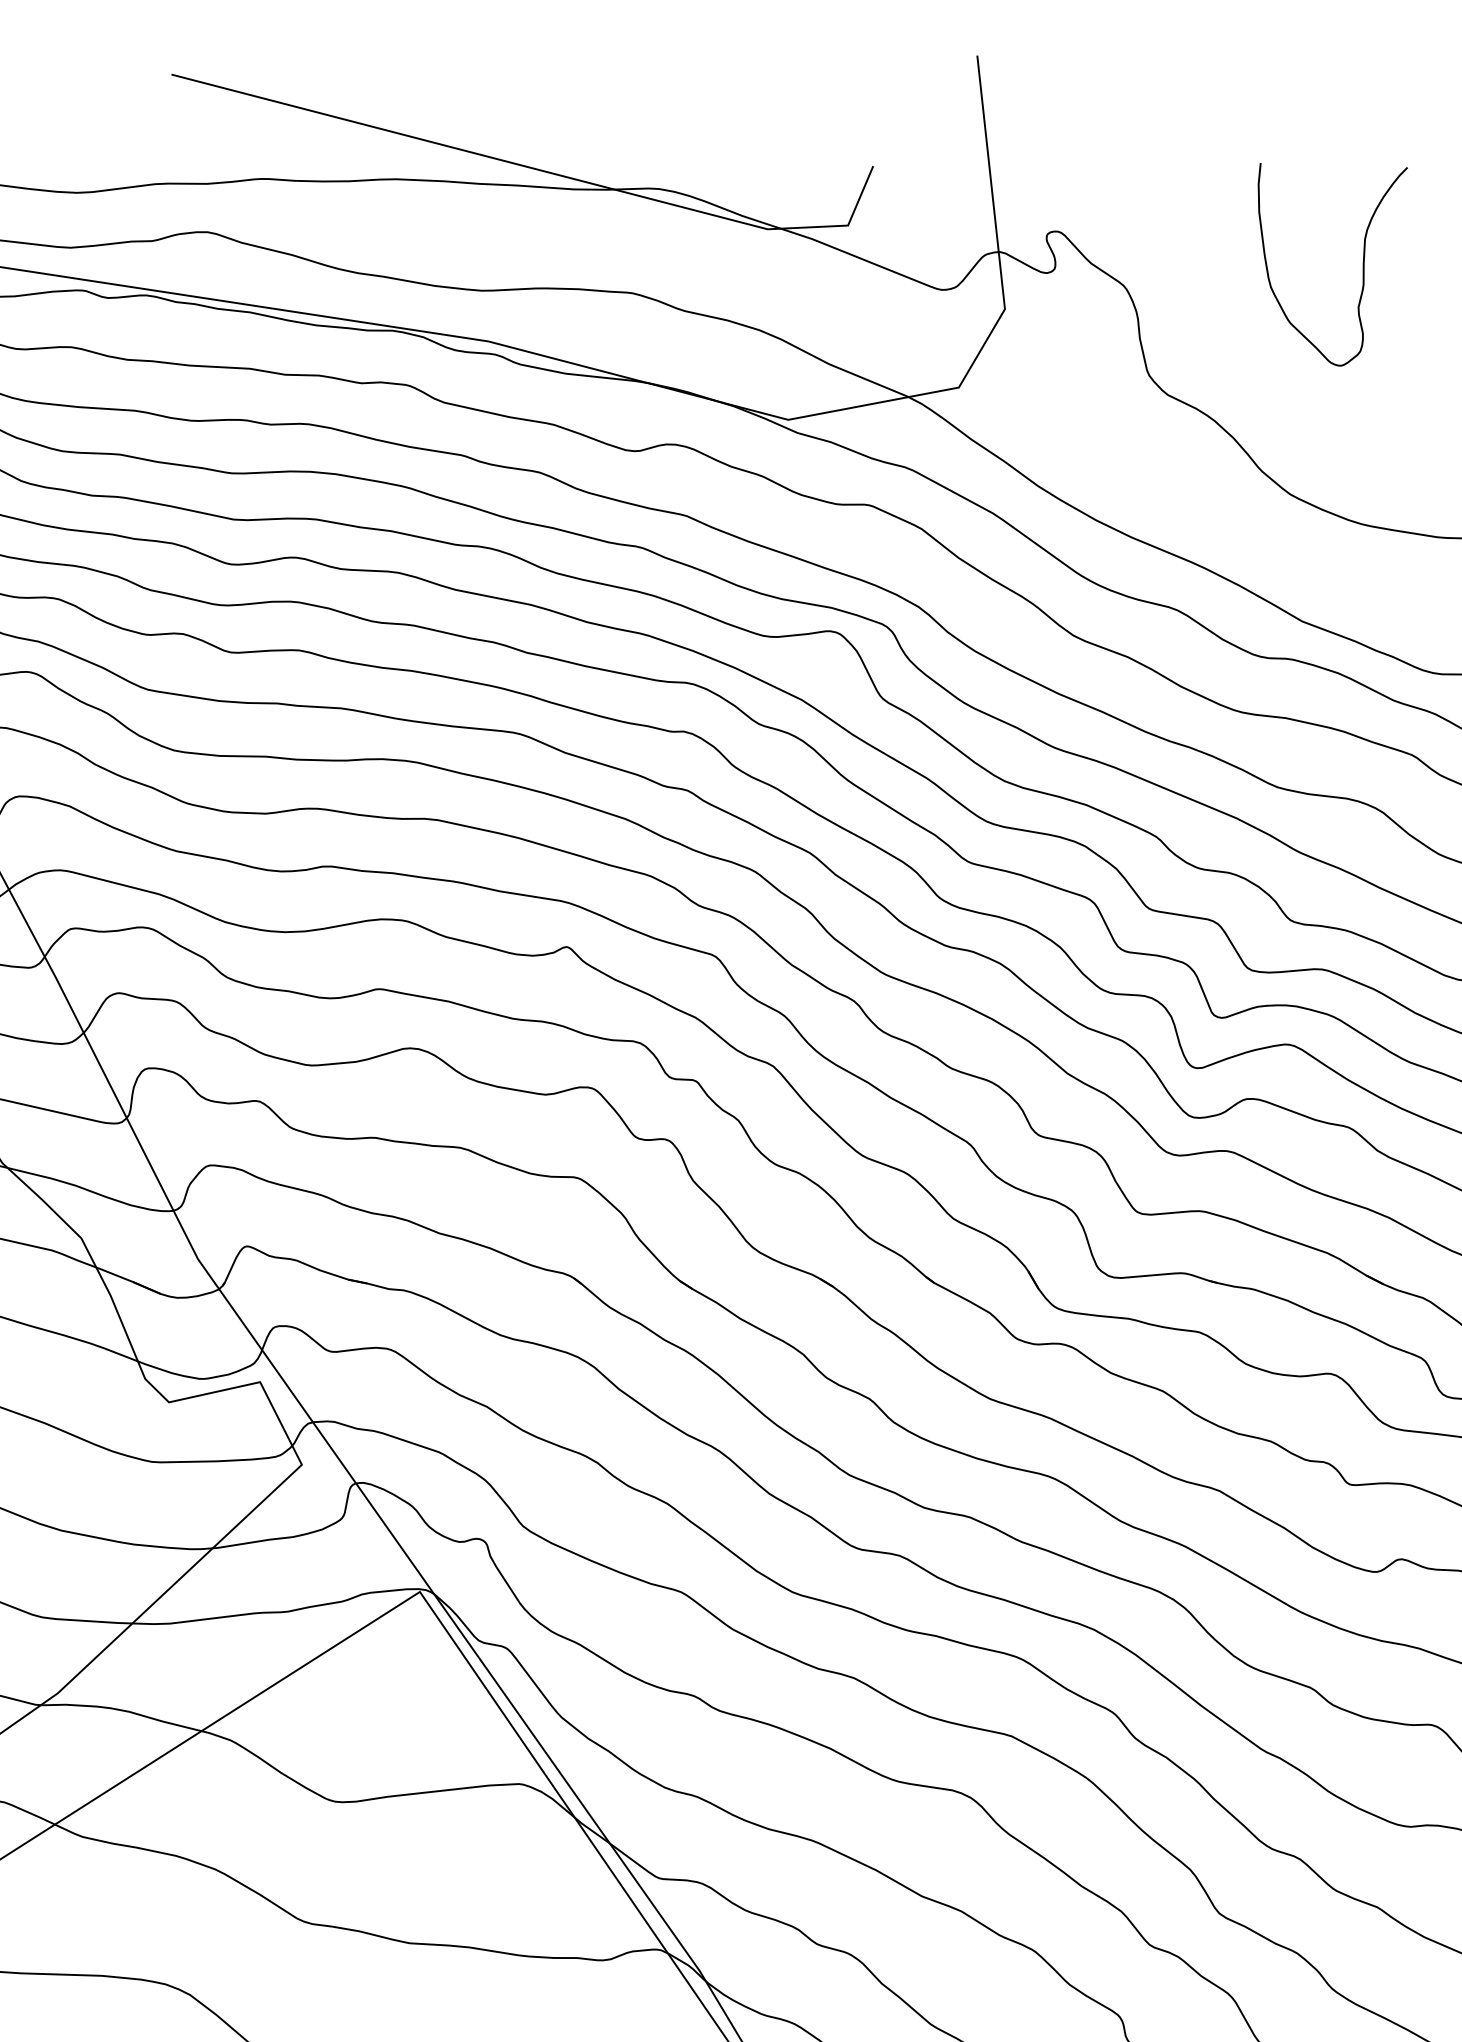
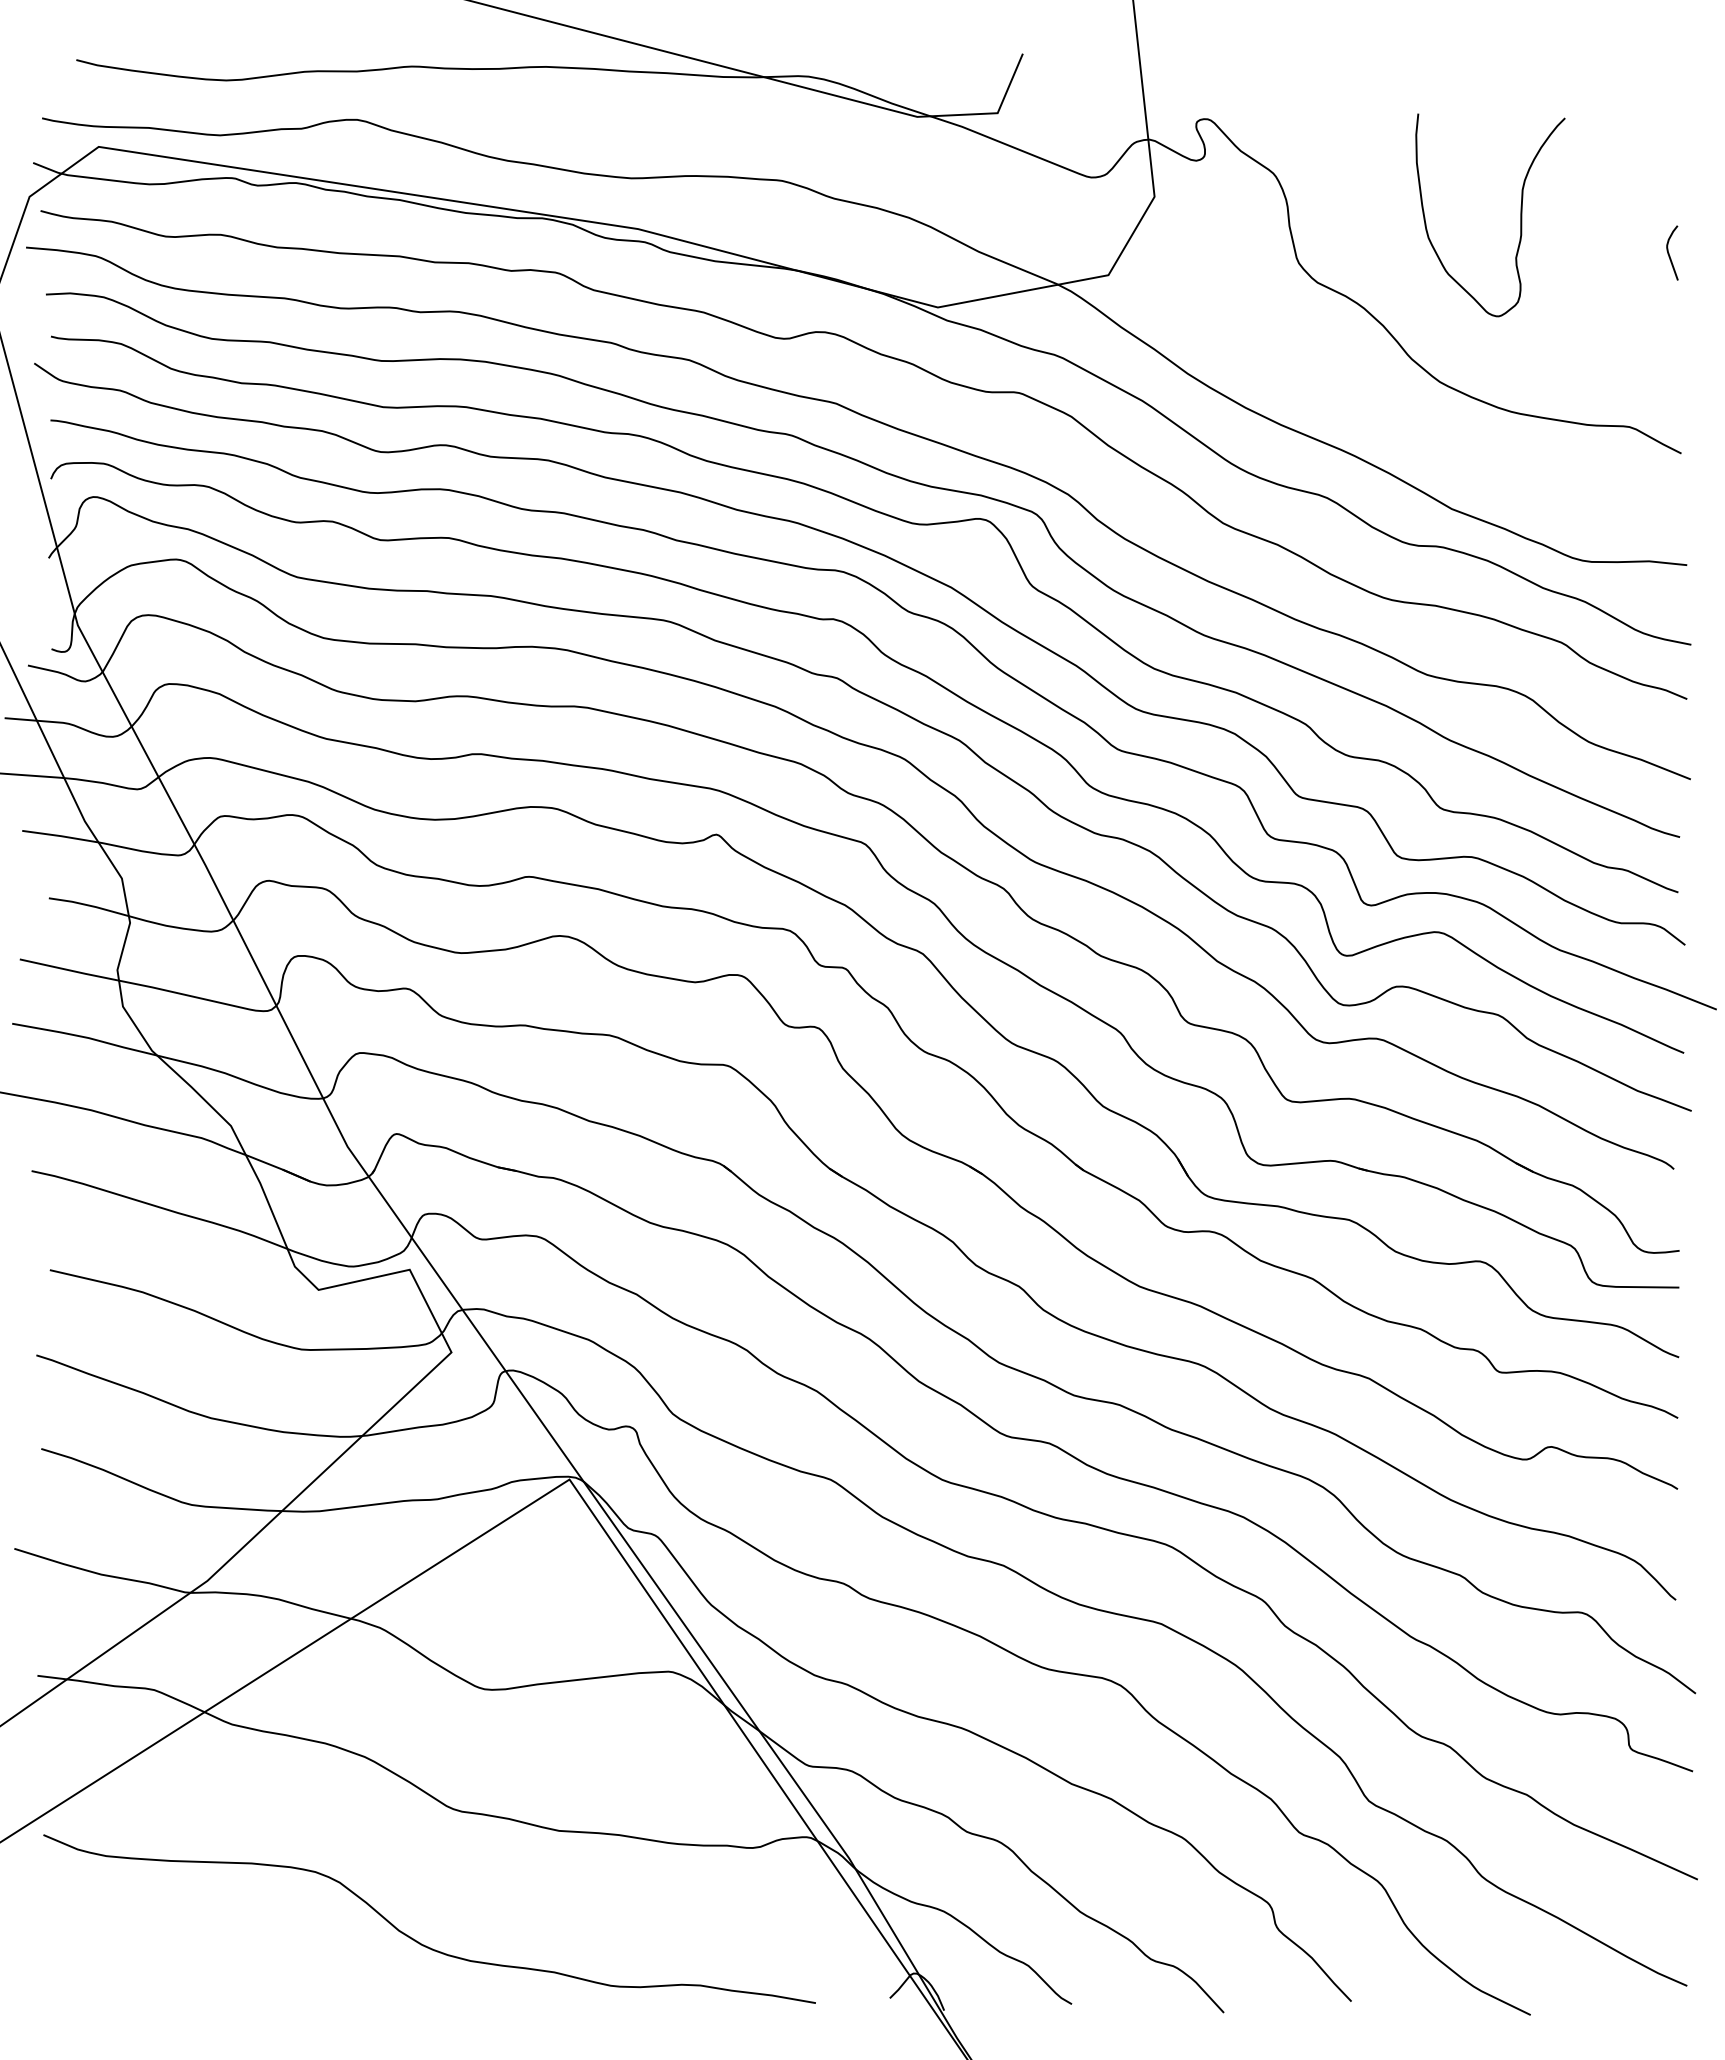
curve: (1362, 264) -> (1520, 215), moved

